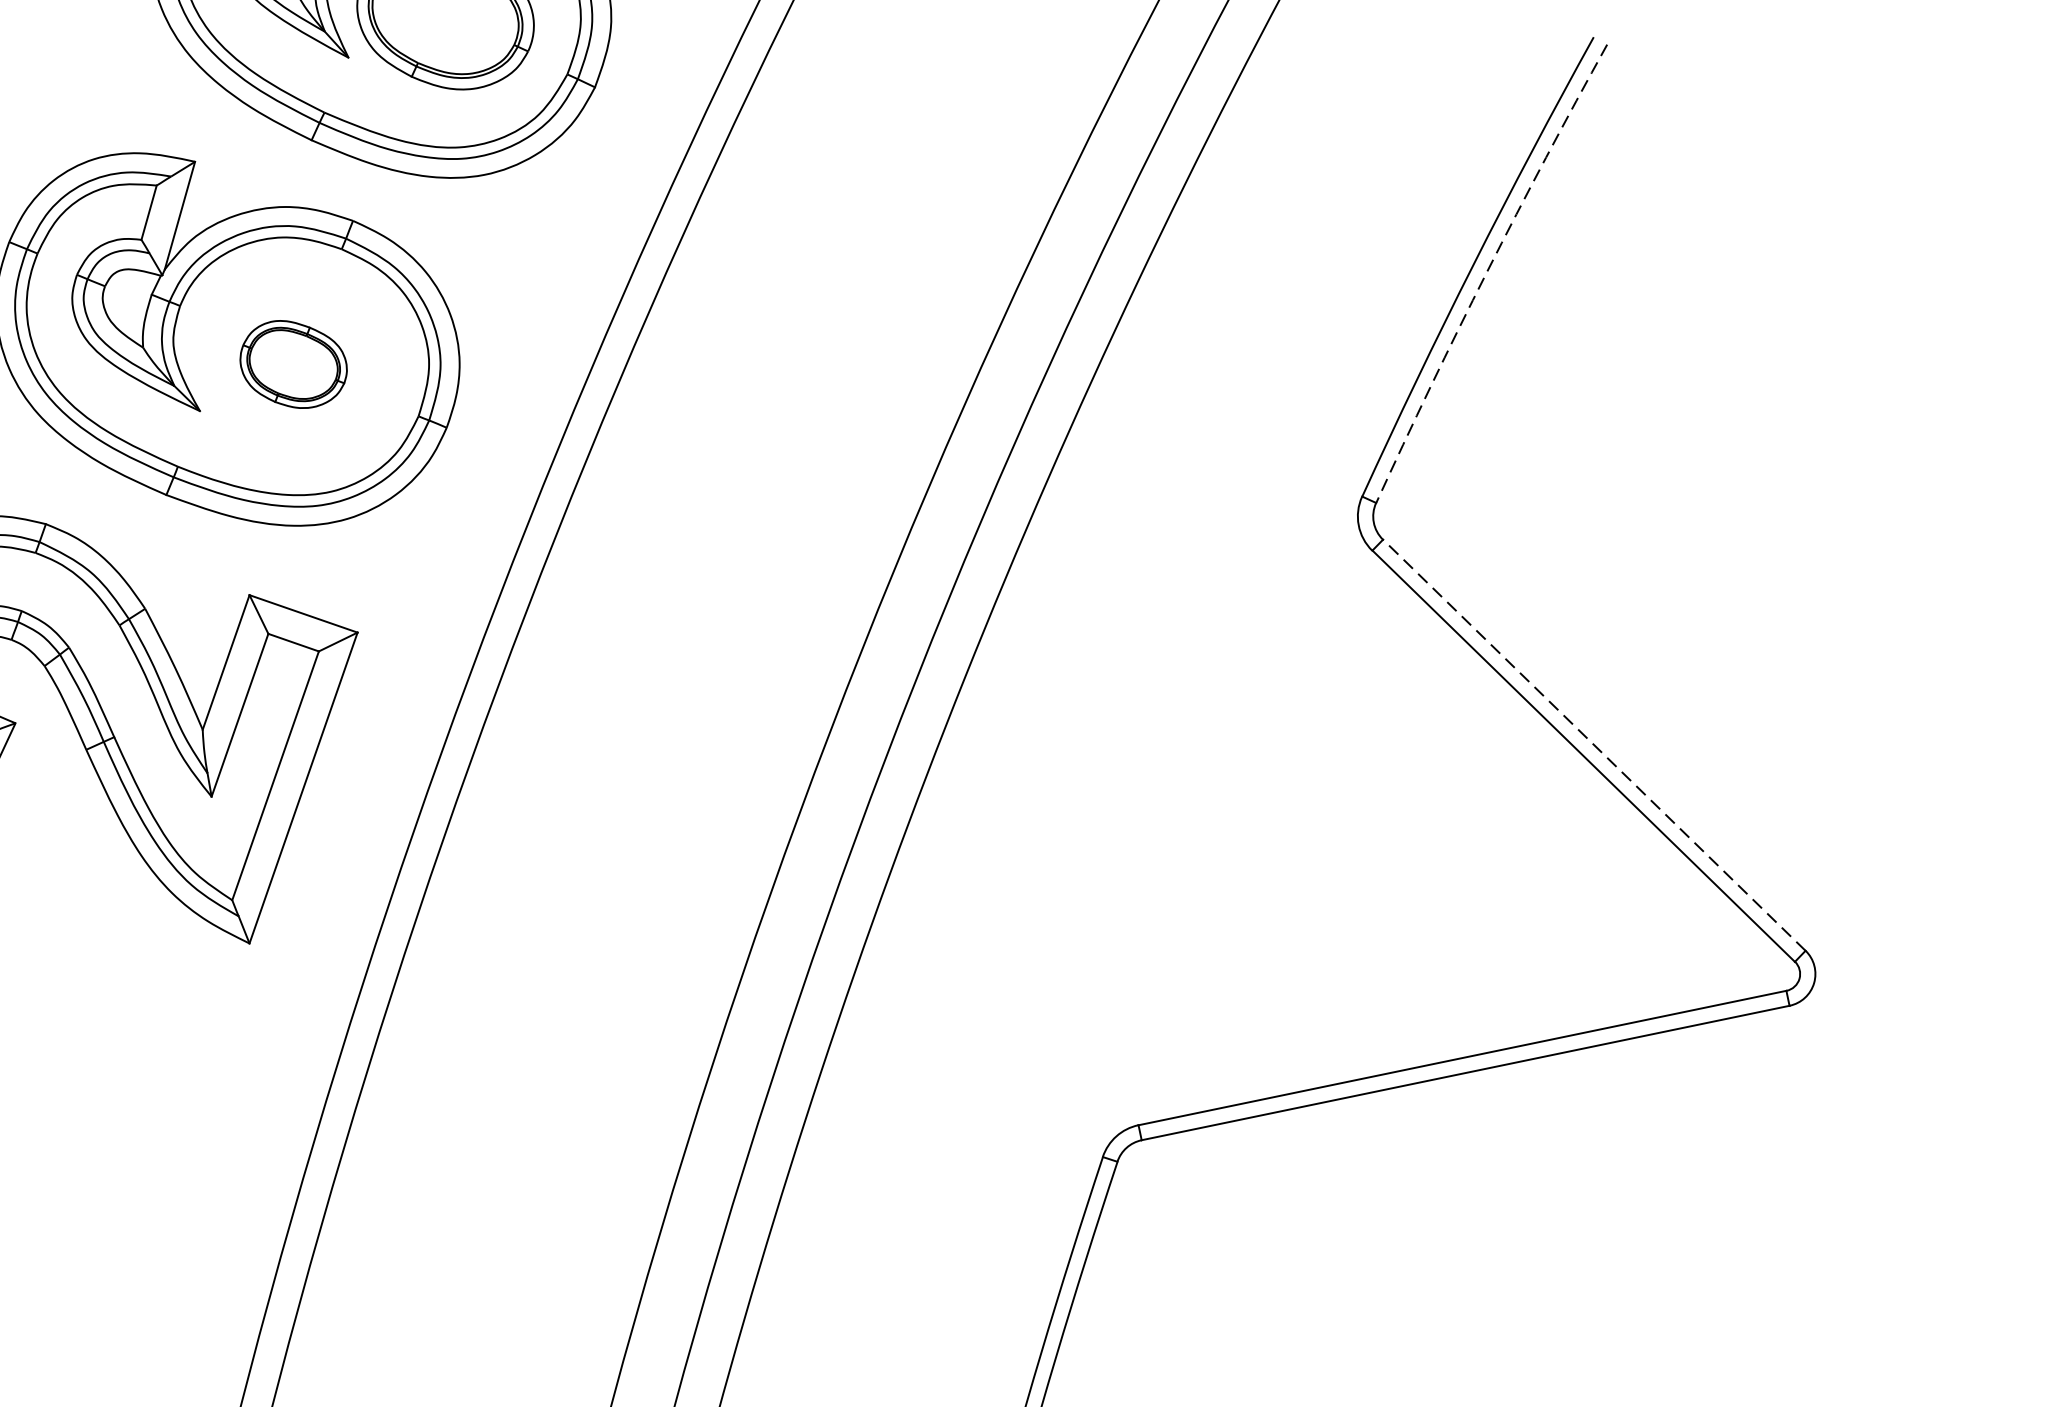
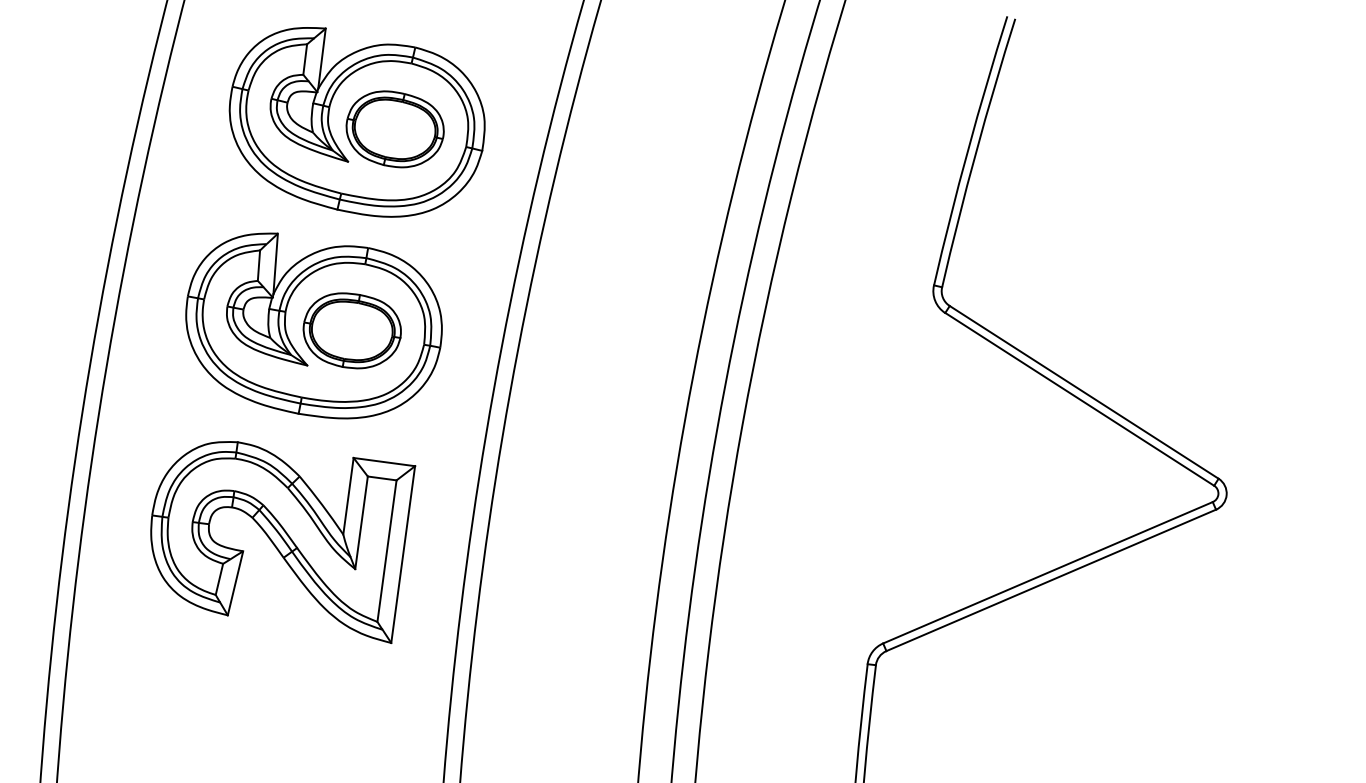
arc: (1487, 271) -> (976, 152), dashed -> solid
part: (292, 363) -> (351, 330), size x1.67
line: (1594, 745) -> (1084, 392), dashed -> solid

